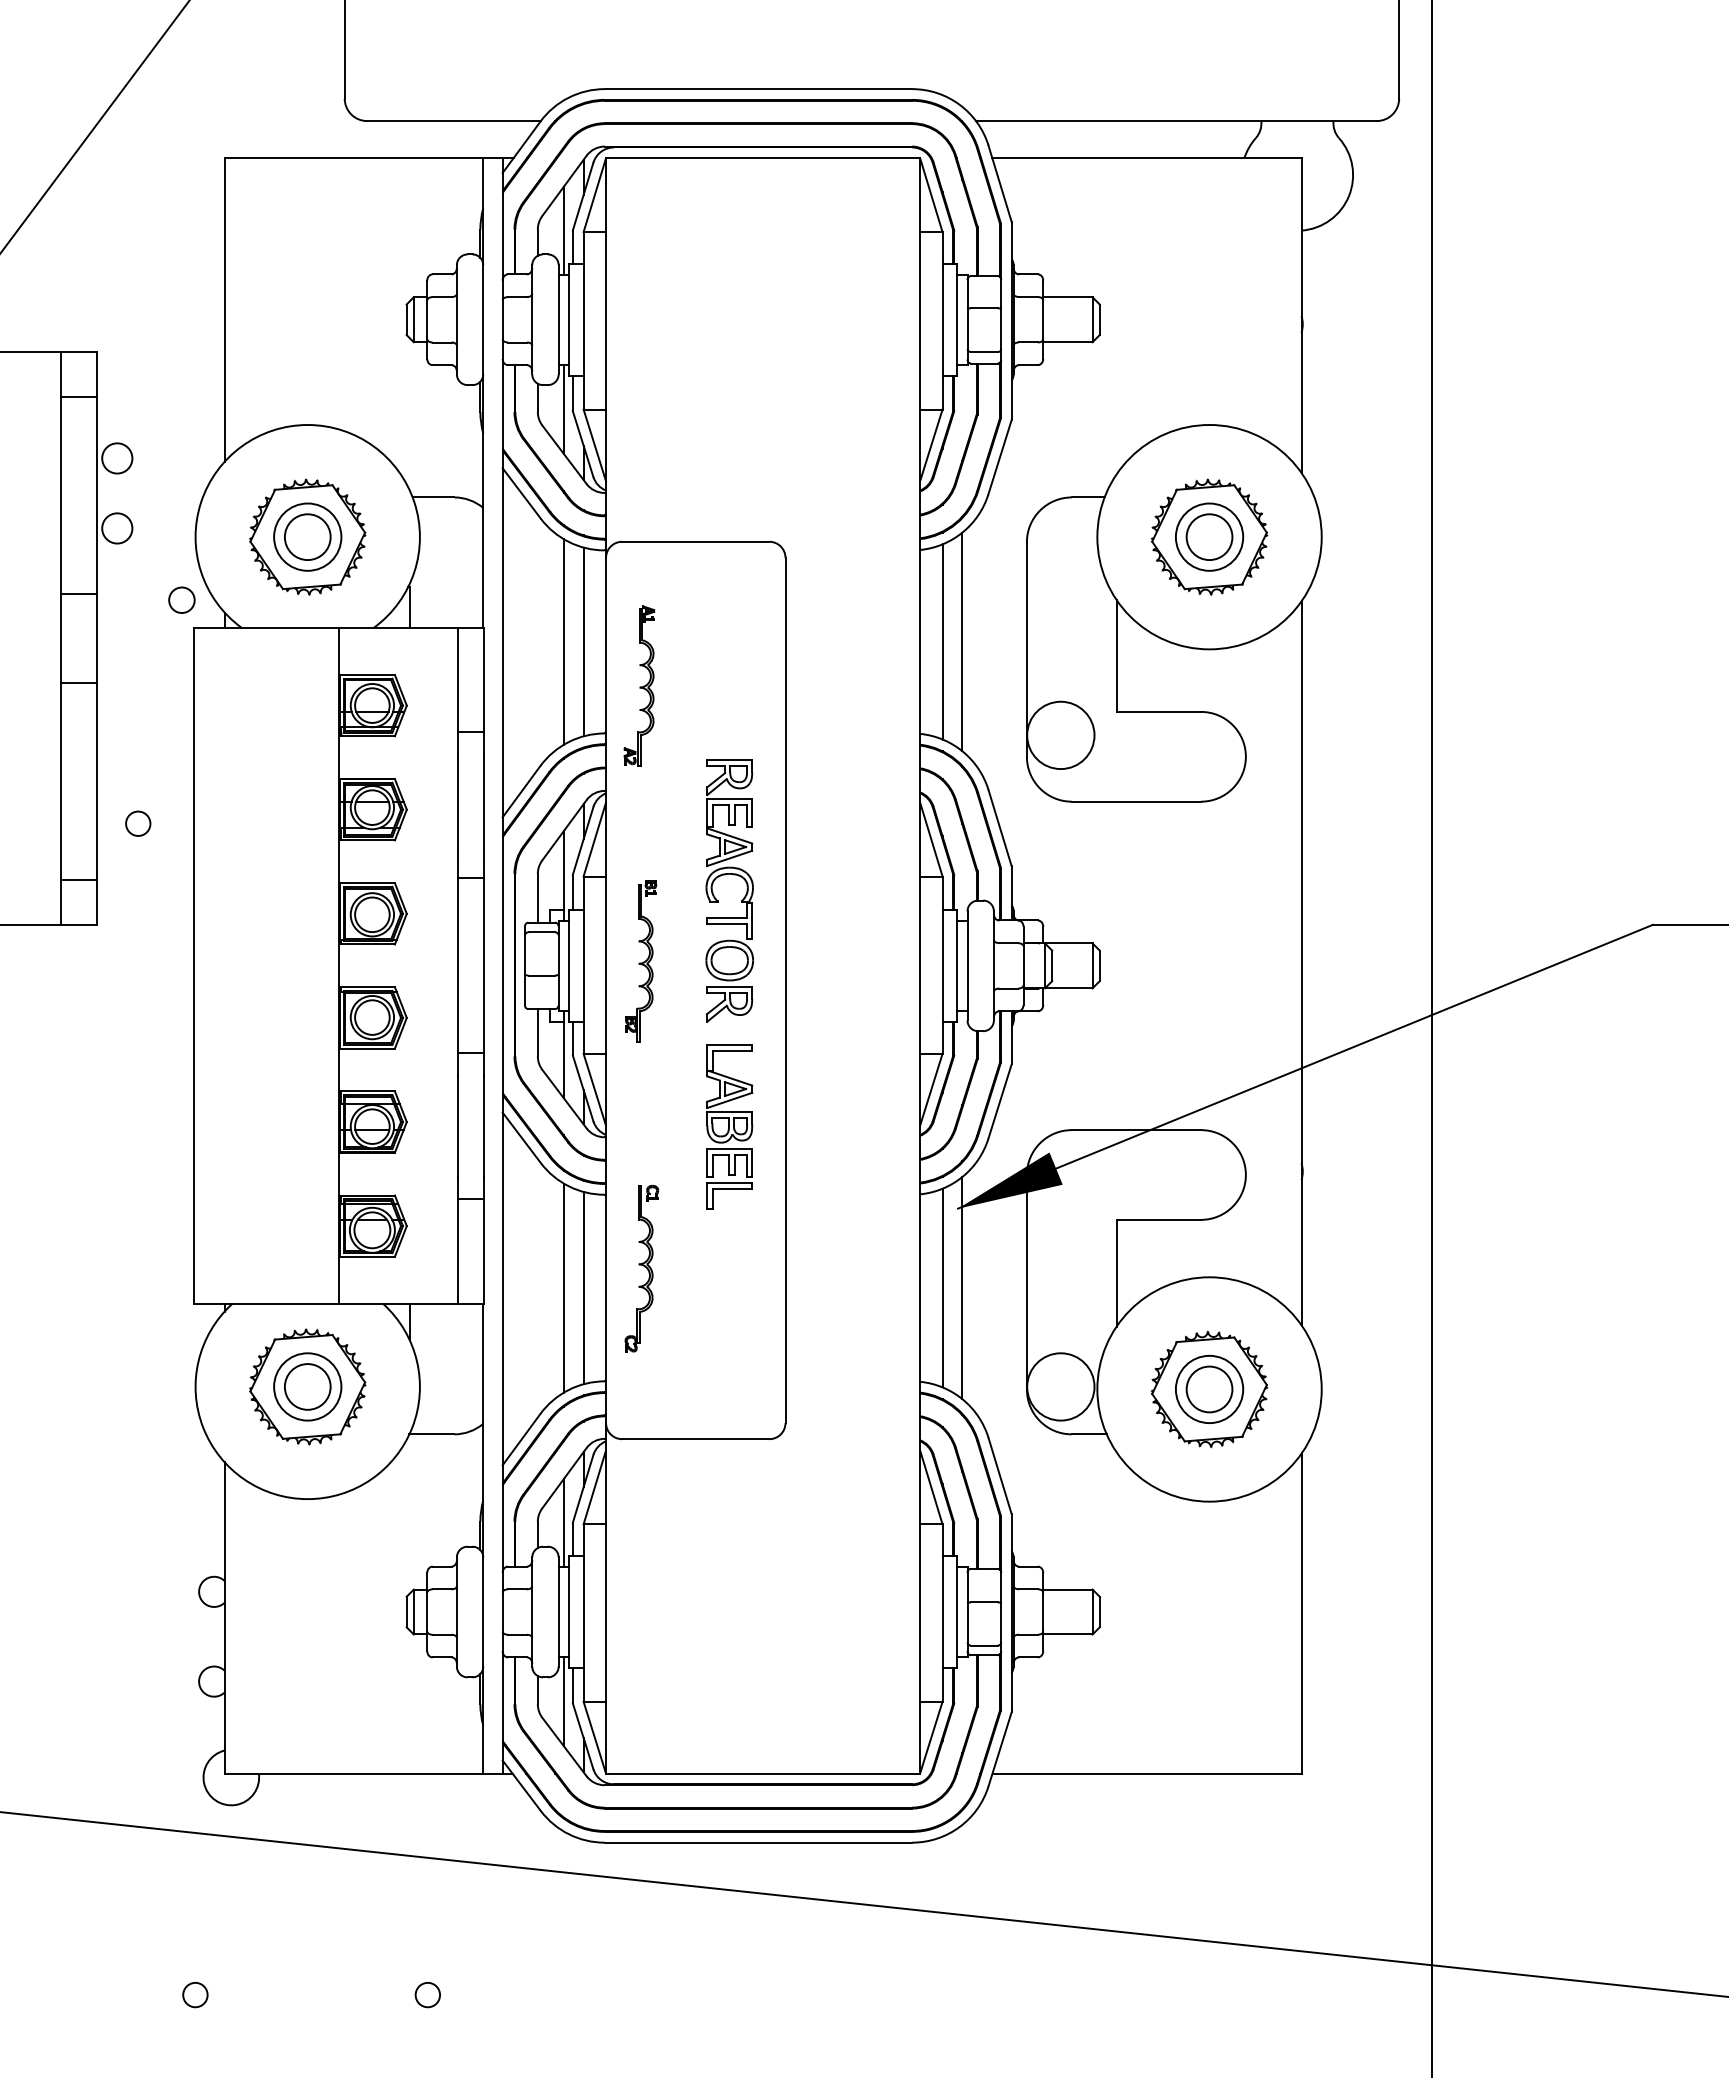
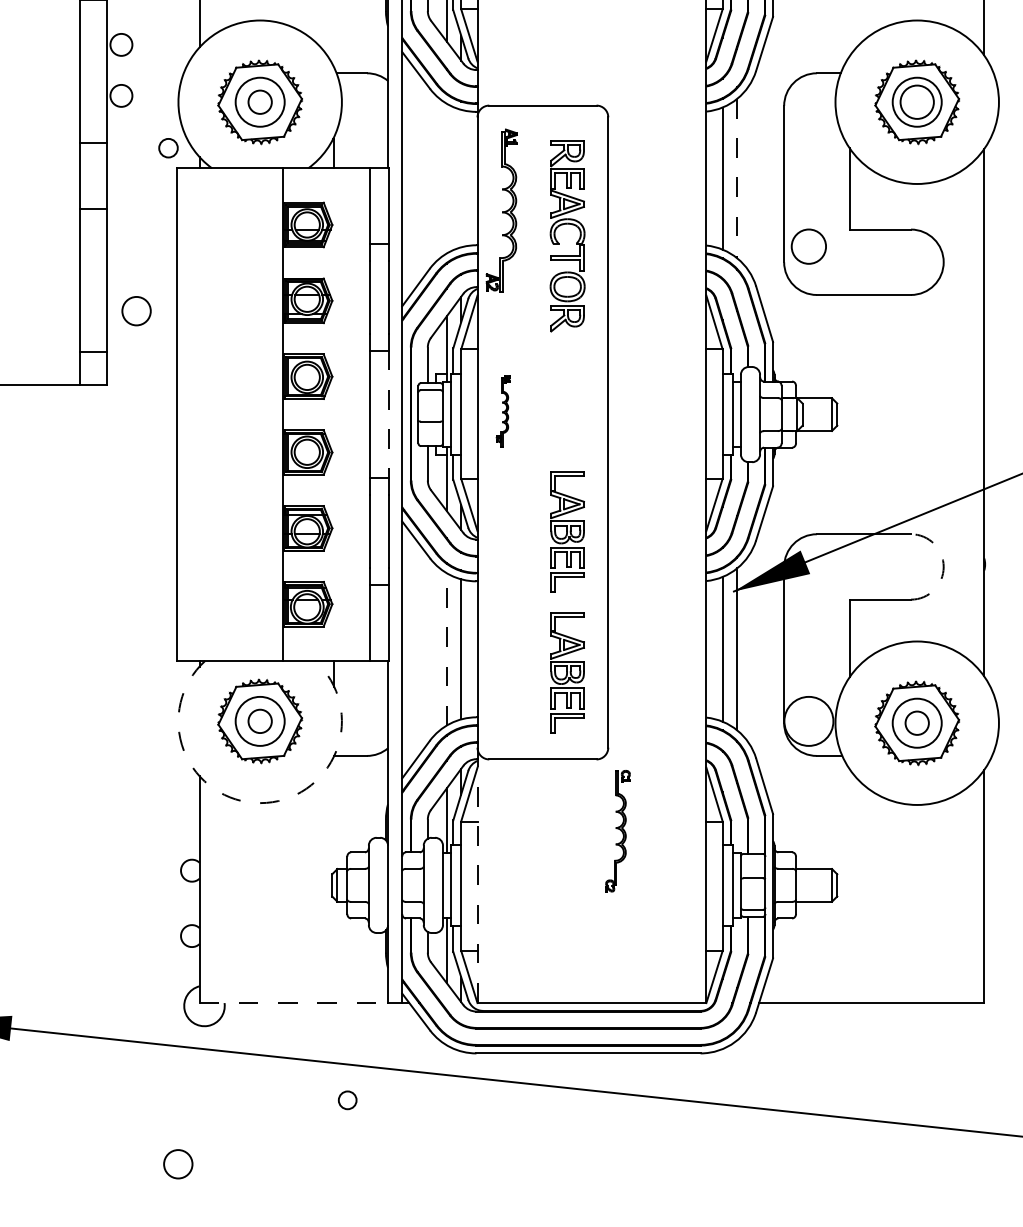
circle: (307, 537) -> (260, 102), size x0.7
line: (563, 641) -> (446, 178), removed
line: (583, 641) -> (461, 178), removed
line: (962, 642) -> (737, 178), solid -> dashed
part: (639, 685) -> (501, 210), size x1.4
circle: (1060, 735) -> (808, 246), size x0.7
circle: (138, 823) -> (136, 310), size x1.6
part: (718, 900) -> (559, 243), moved
part: (641, 961) -> (503, 411), size x0.6
line: (484, 965) -> (388, 414), solid -> dashed
arc: (1245, 1174) -> (943, 566), solid -> dashed
part: (641, 1268) -> (617, 831), moved
line: (563, 1288) -> (446, 649), solid -> dashed
part: (729, 1319) -> (567, 672), added
circle: (307, 1386) -> (260, 721), size x0.7
circle: (1209, 1389) -> (917, 723), size x0.7
arc: (307, 1499) -> (260, 803), solid -> dashed
line: (606, 1598) -> (477, 875), solid -> dashed
line: (354, 1773) -> (294, 1003), solid -> dashed
circle: (195, 1995) -> (178, 1164), size x1.6
circle: (427, 1995) -> (347, 1100), moved

